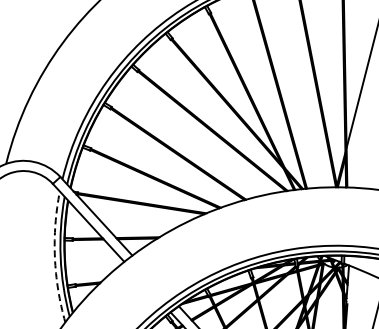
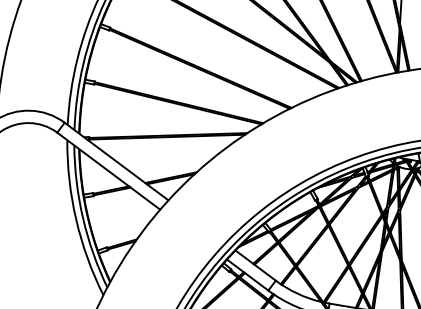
arc: (54, 257) -> (75, 220), dashed -> solid

